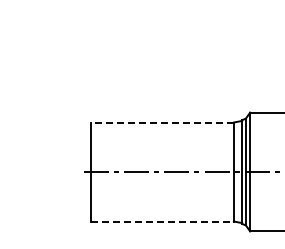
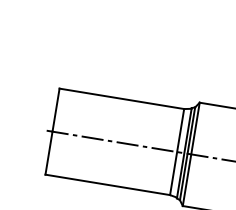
line: (162, 122) -> (122, 98), dashed -> solid
line: (162, 221) -> (108, 184), dashed -> solid

